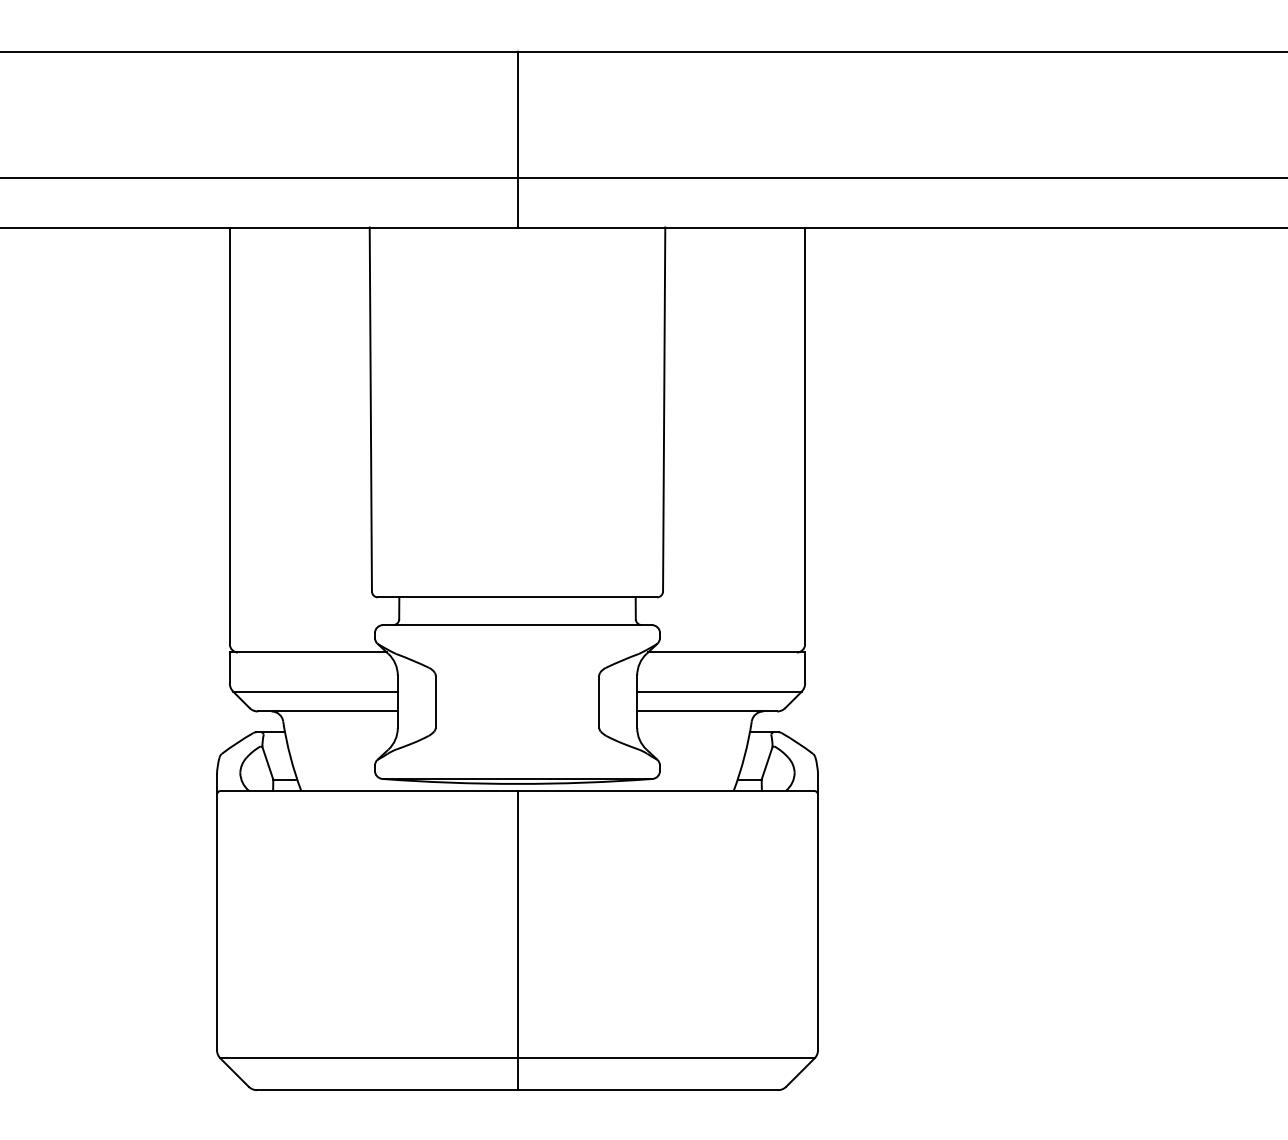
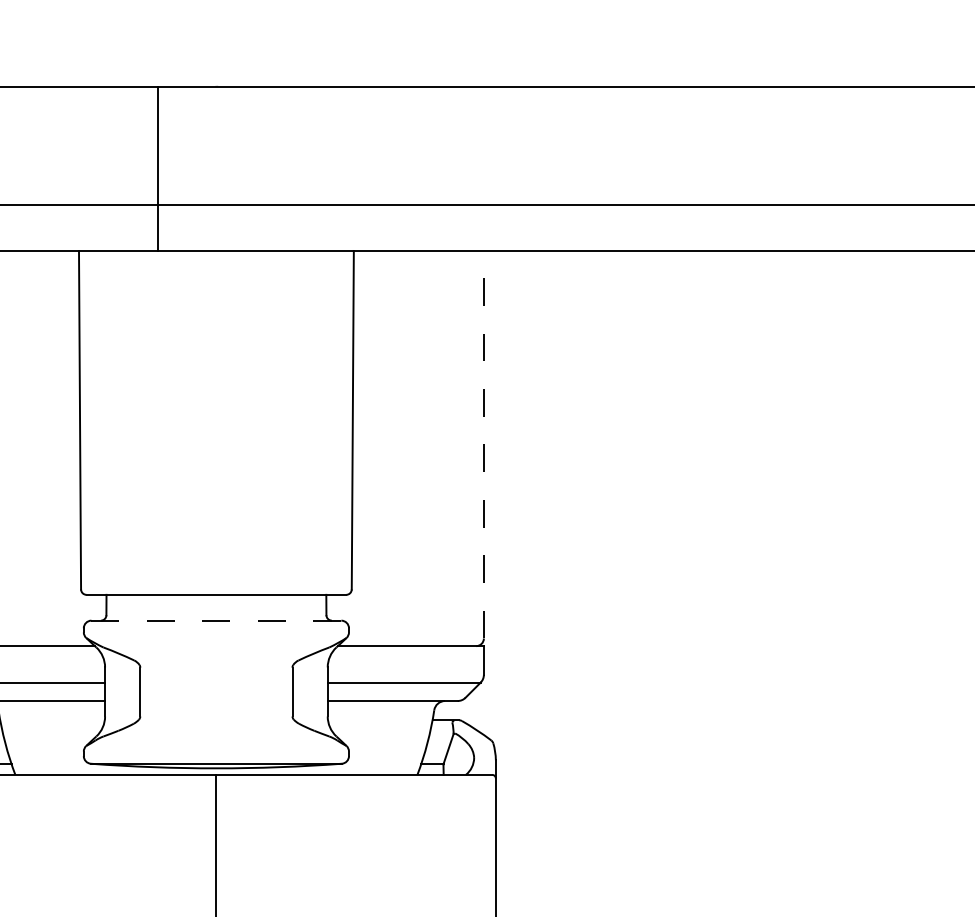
line: (517, 139) -> (157, 169), moved
line: (805, 435) -> (484, 444), solid -> dashed
line: (517, 625) -> (216, 621), solid -> dashed

